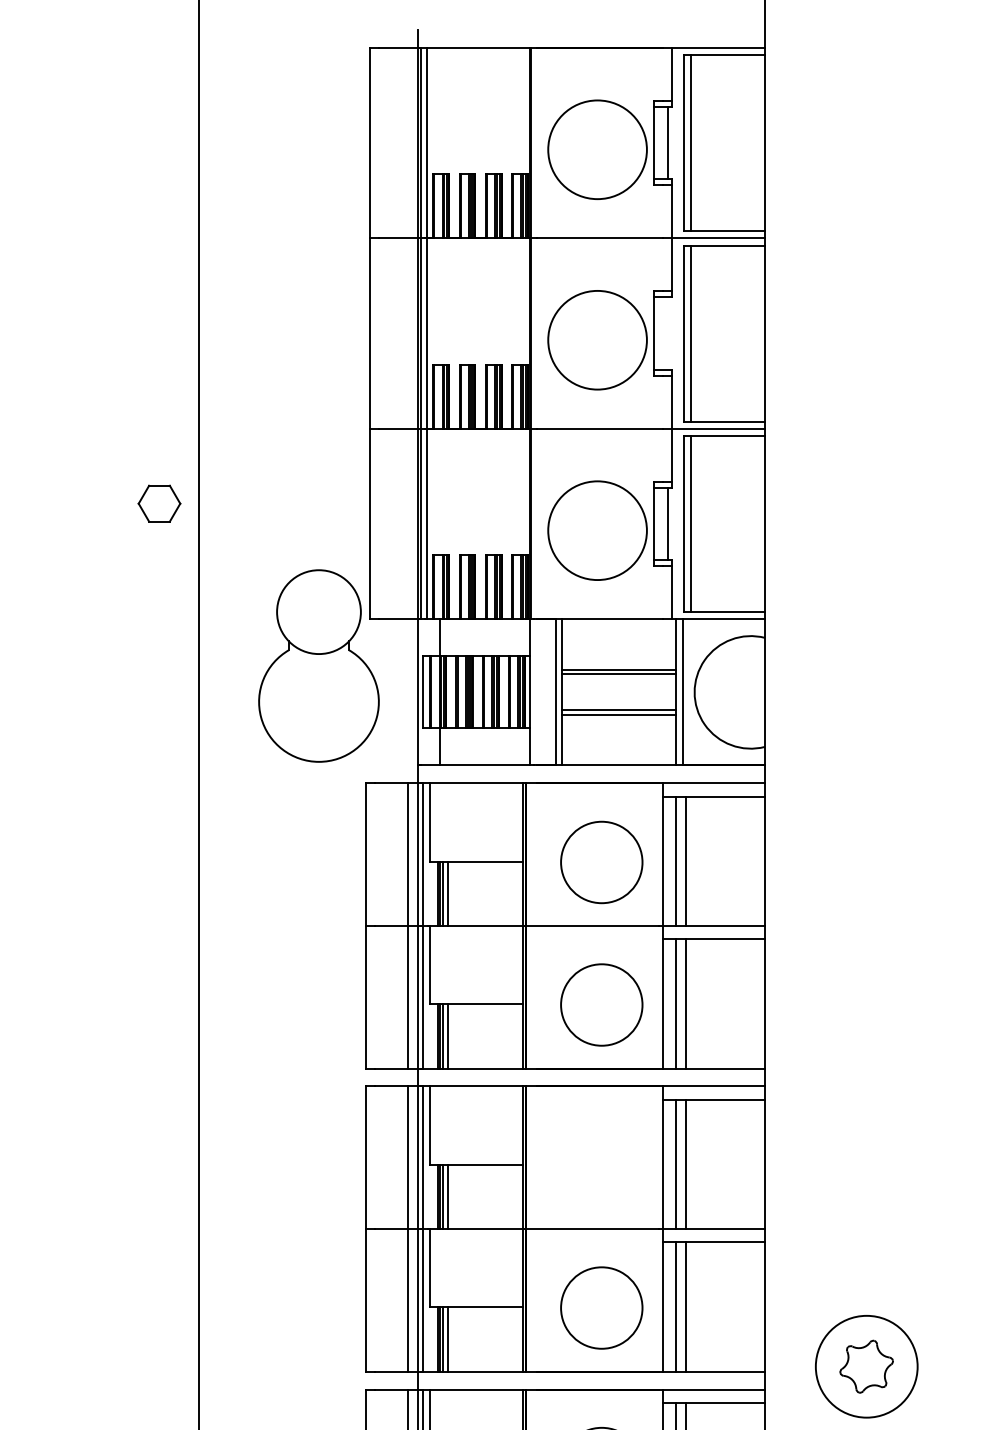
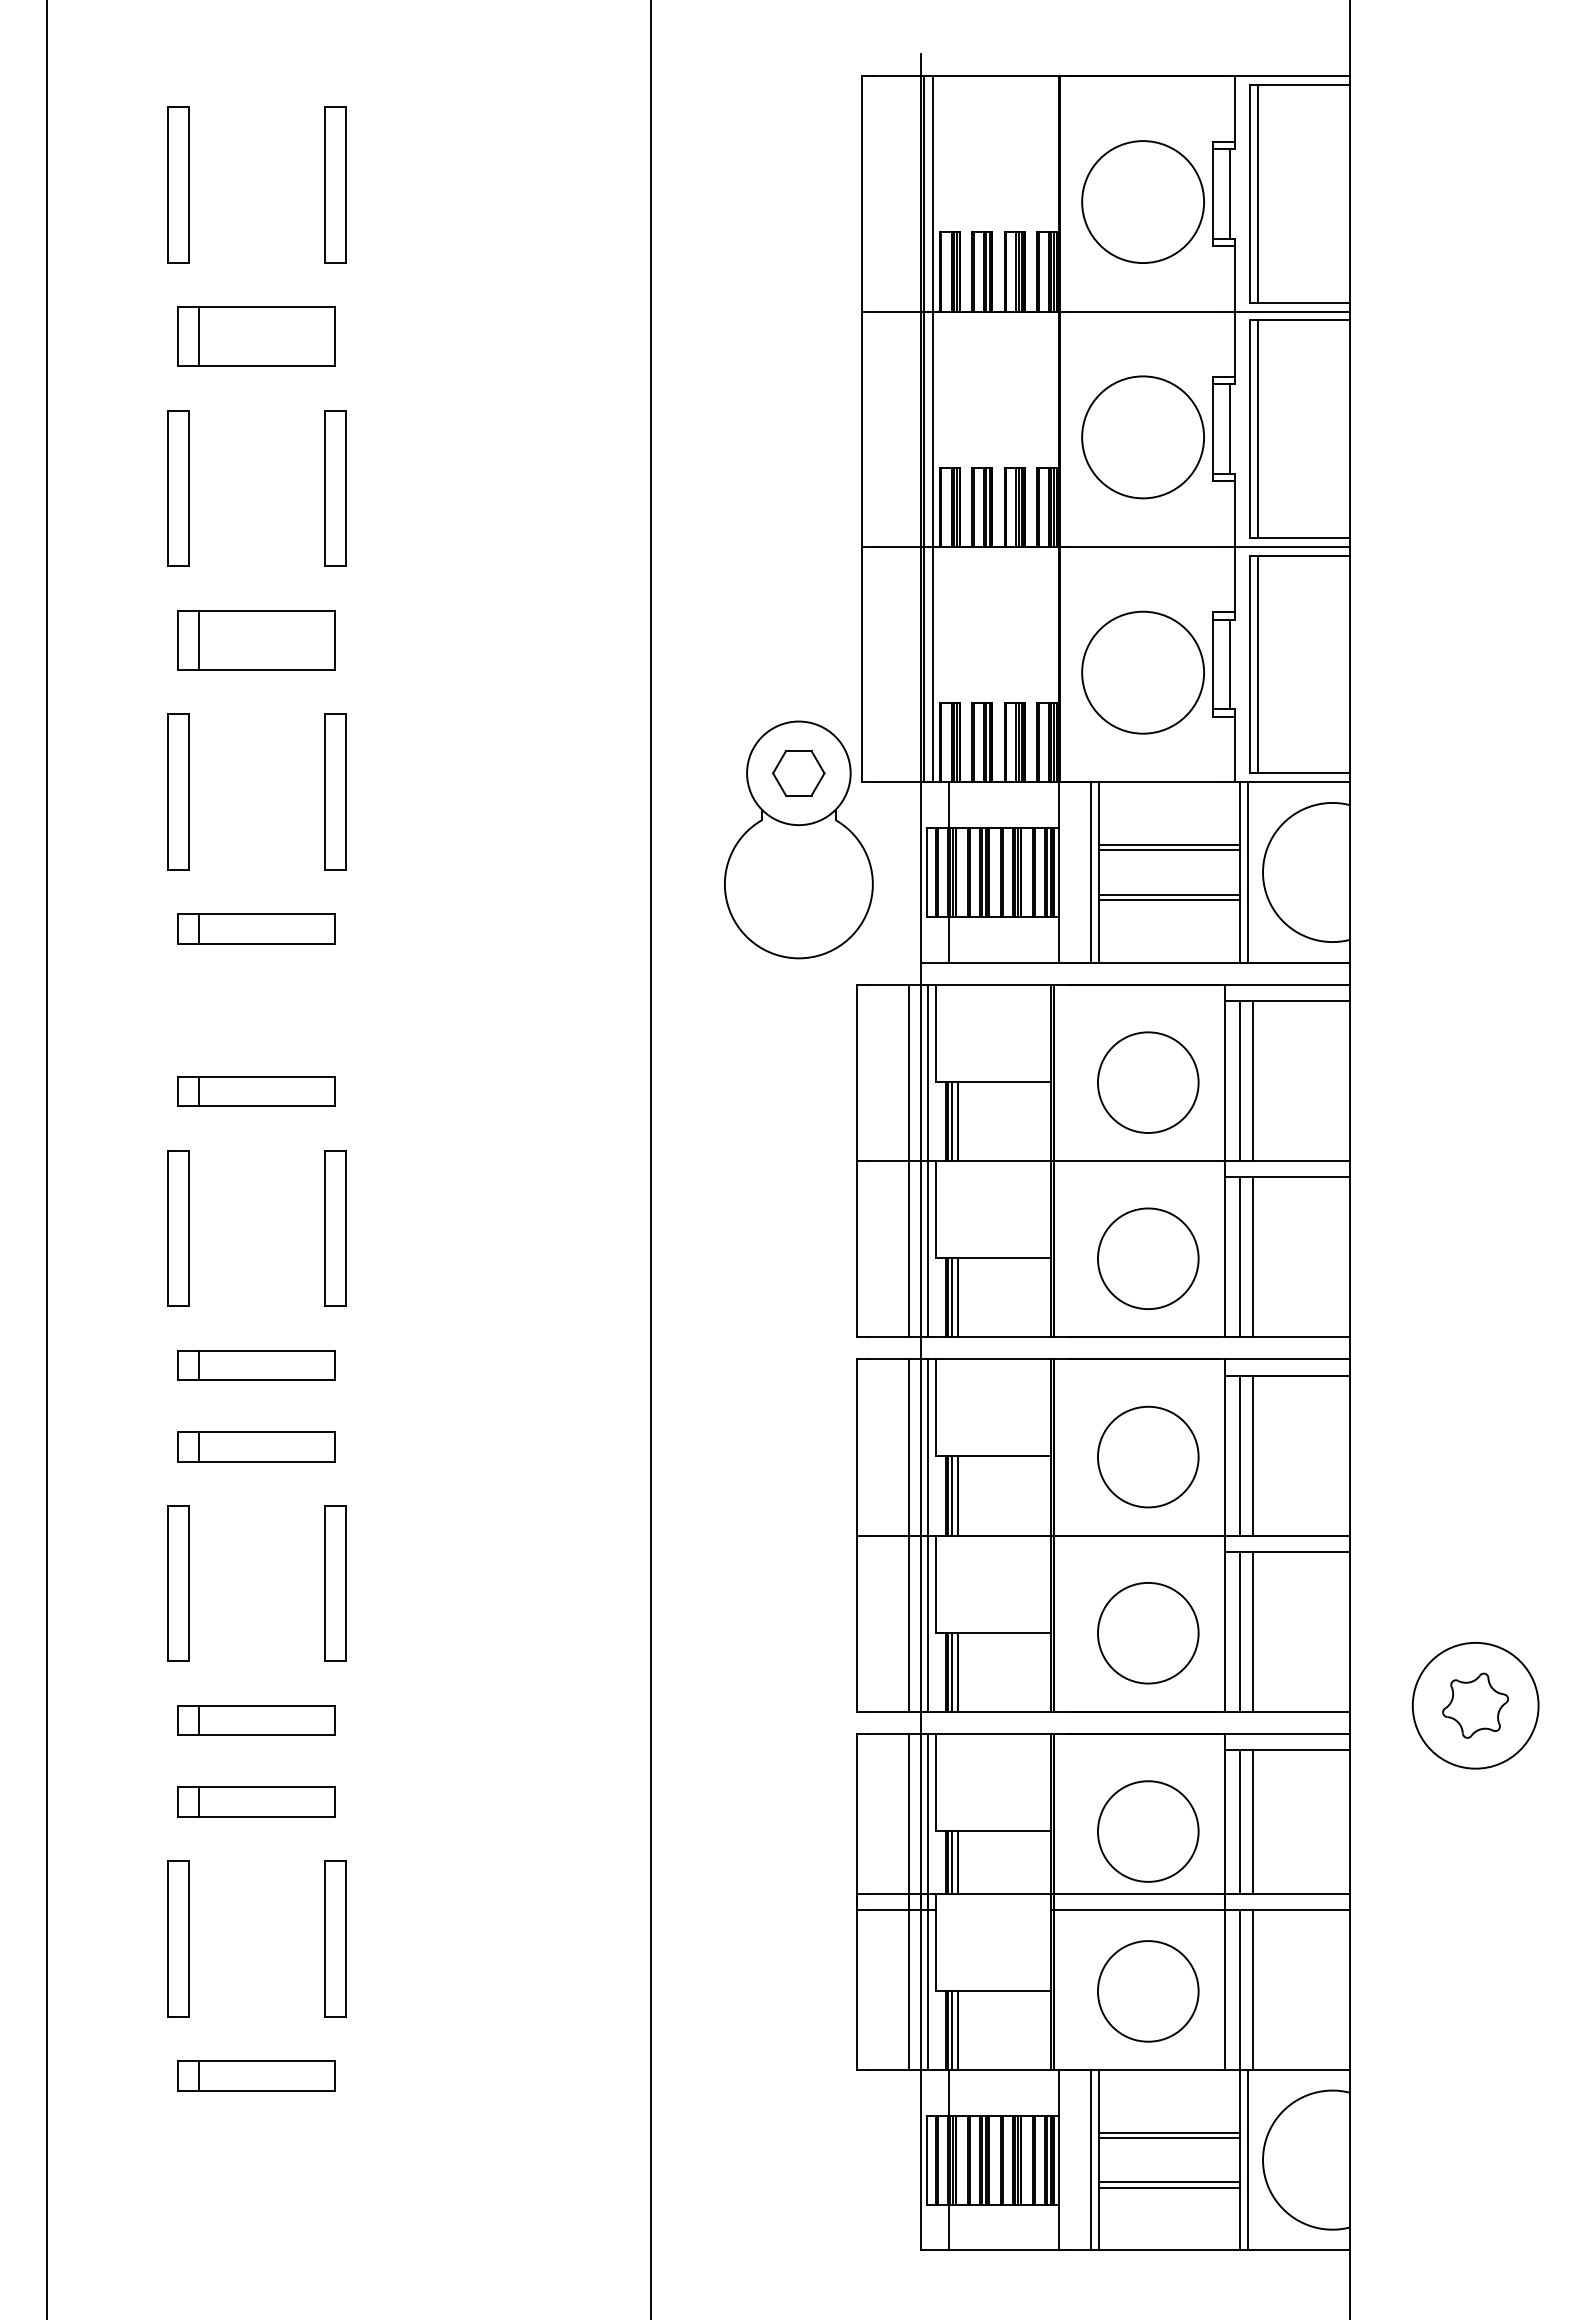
line: (668, 333) -> (1230, 428), added
part: (159, 503) -> (798, 773), moved
circle: (601, 1165) -> (1148, 1456), added

